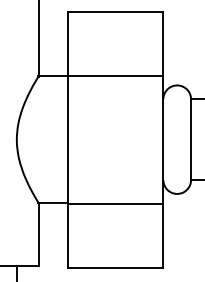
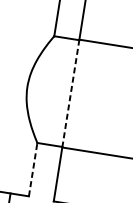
line: (68, 139) -> (71, 93), solid -> dashed
line: (38, 234) -> (33, 169), solid -> dashed

